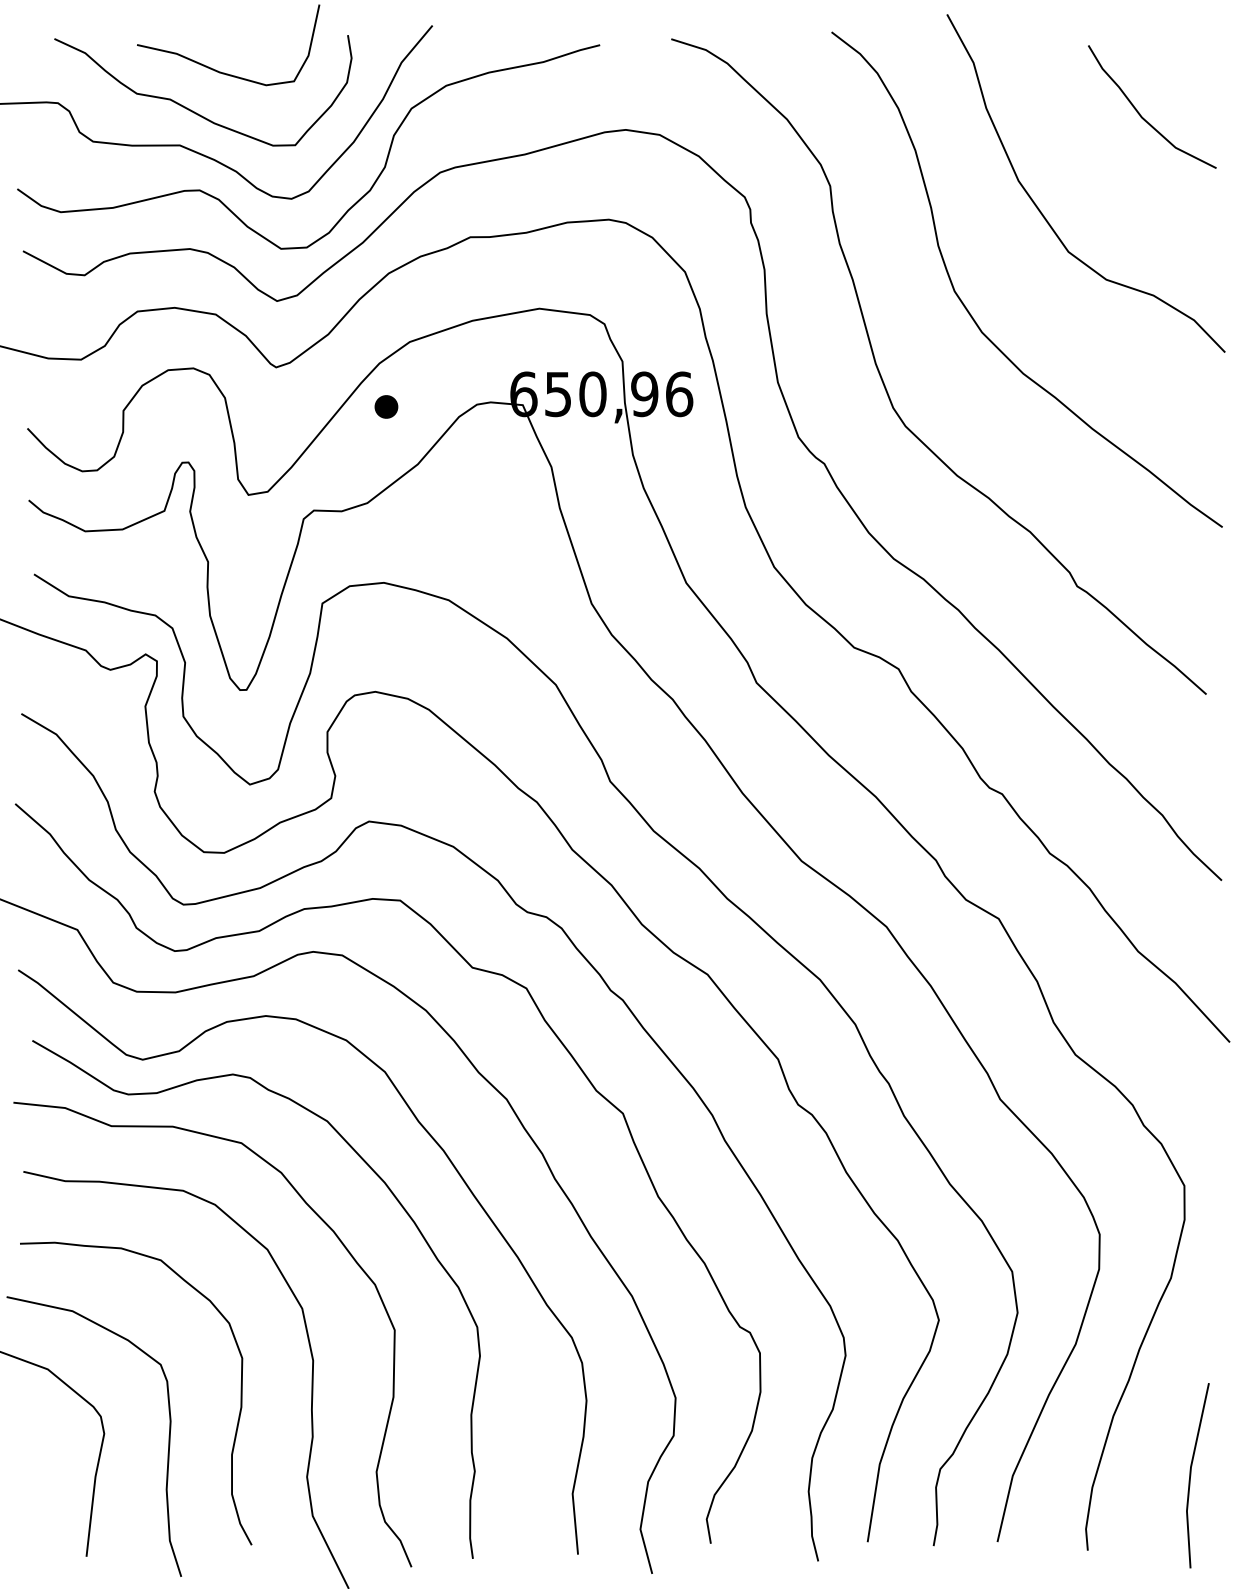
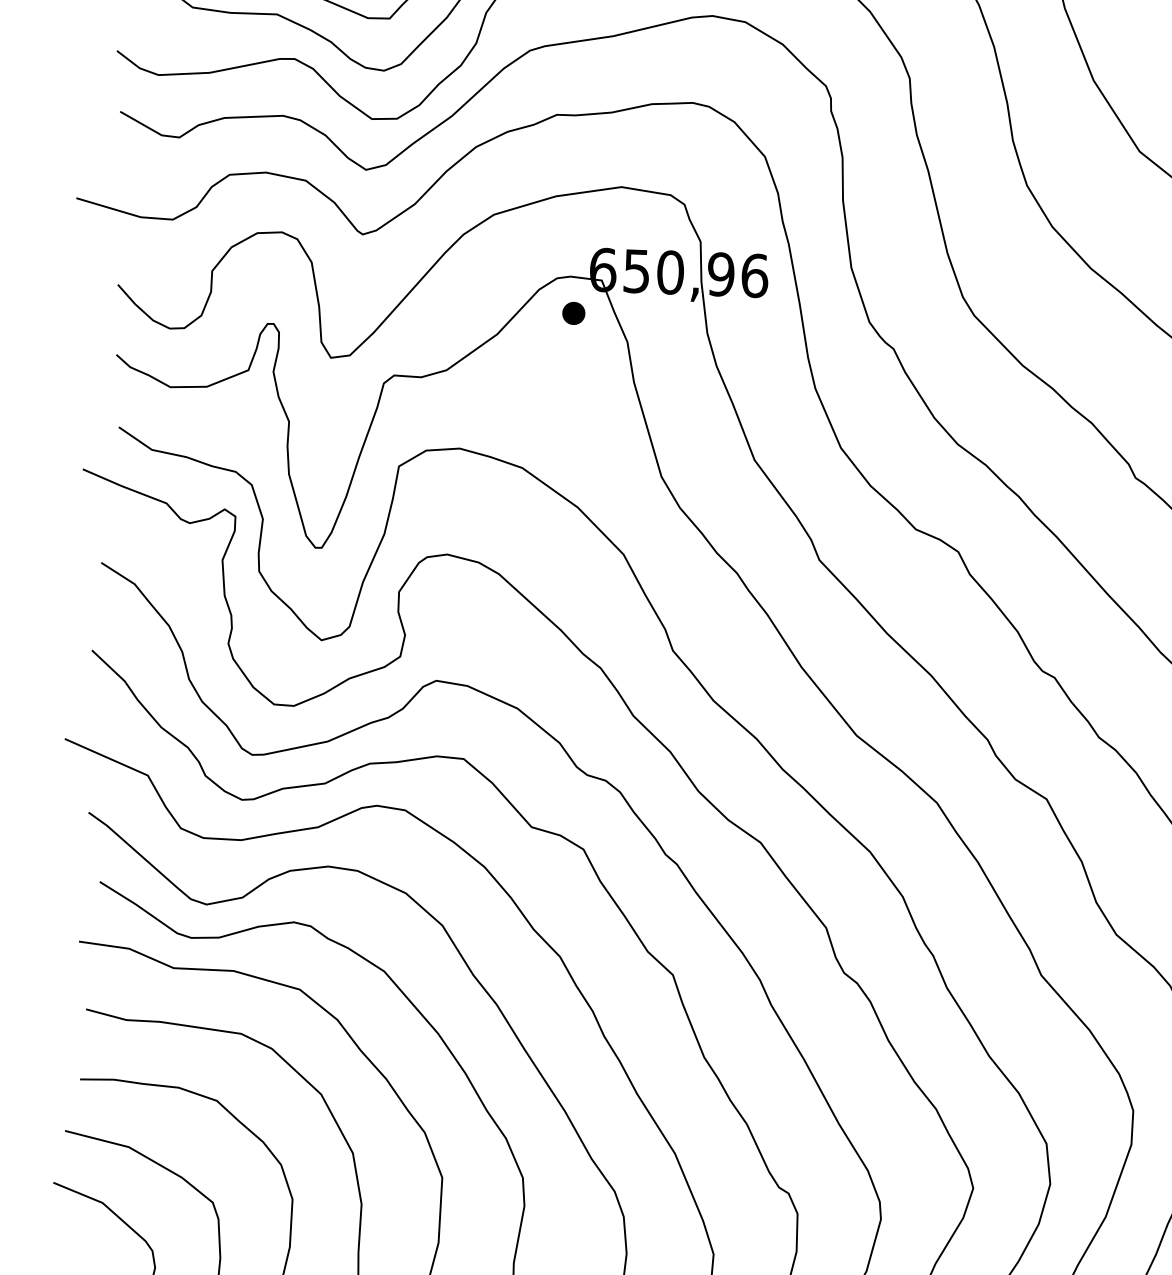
part: (386, 406) -> (573, 312), moved

